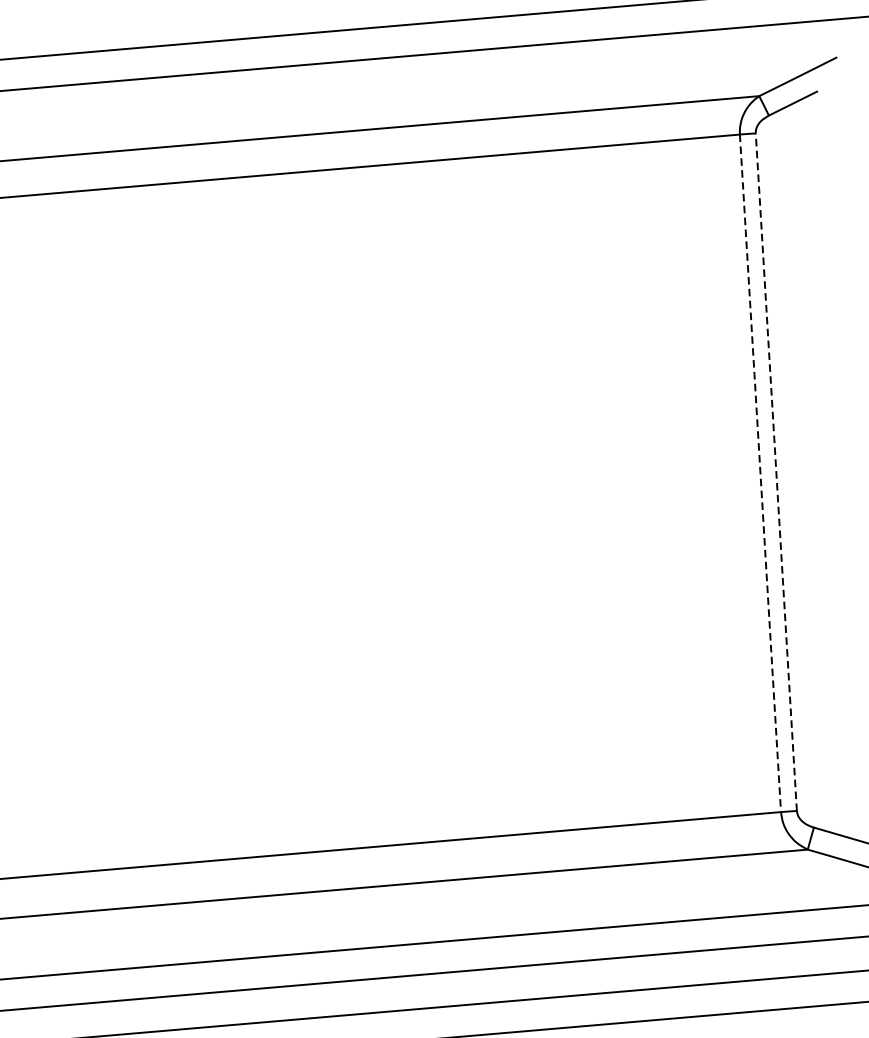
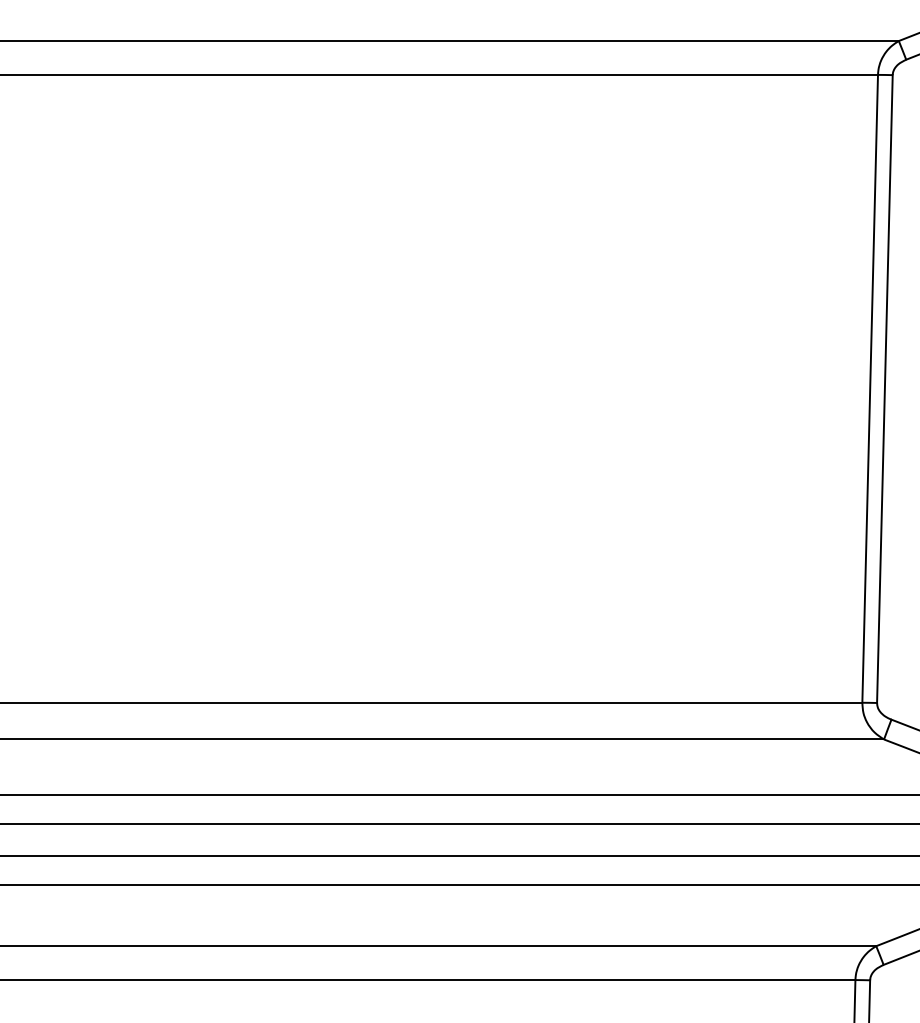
line: (775, 471) -> (884, 388), dashed -> solid
line: (760, 472) -> (870, 388), dashed -> solid

